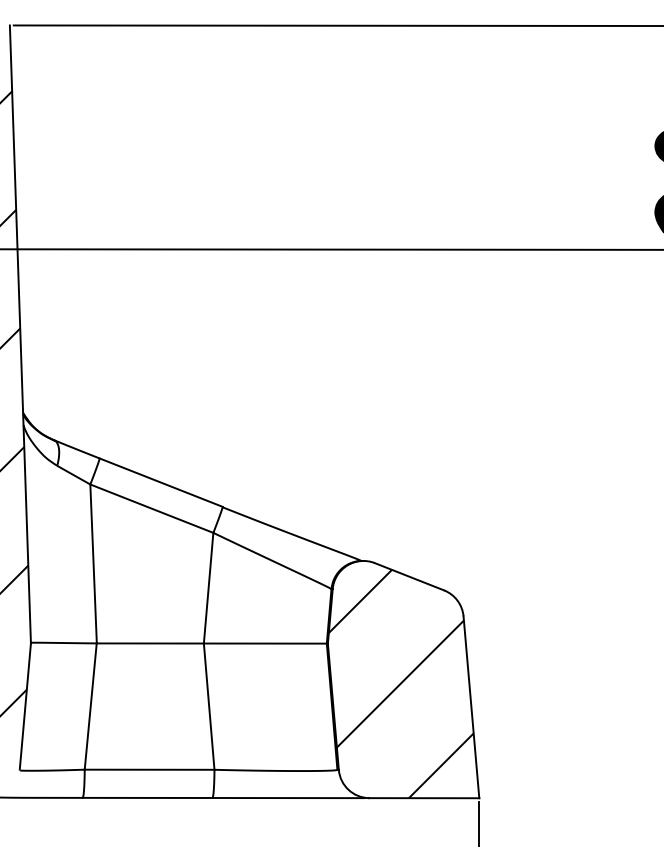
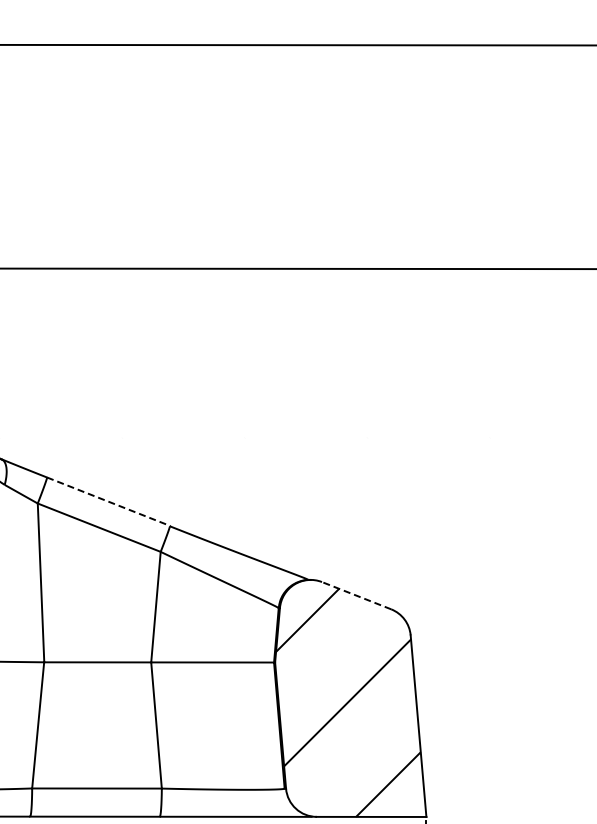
line: (161, 482) -> (108, 501), solid -> dashed
line: (408, 576) -> (355, 595), solid -> dashed

